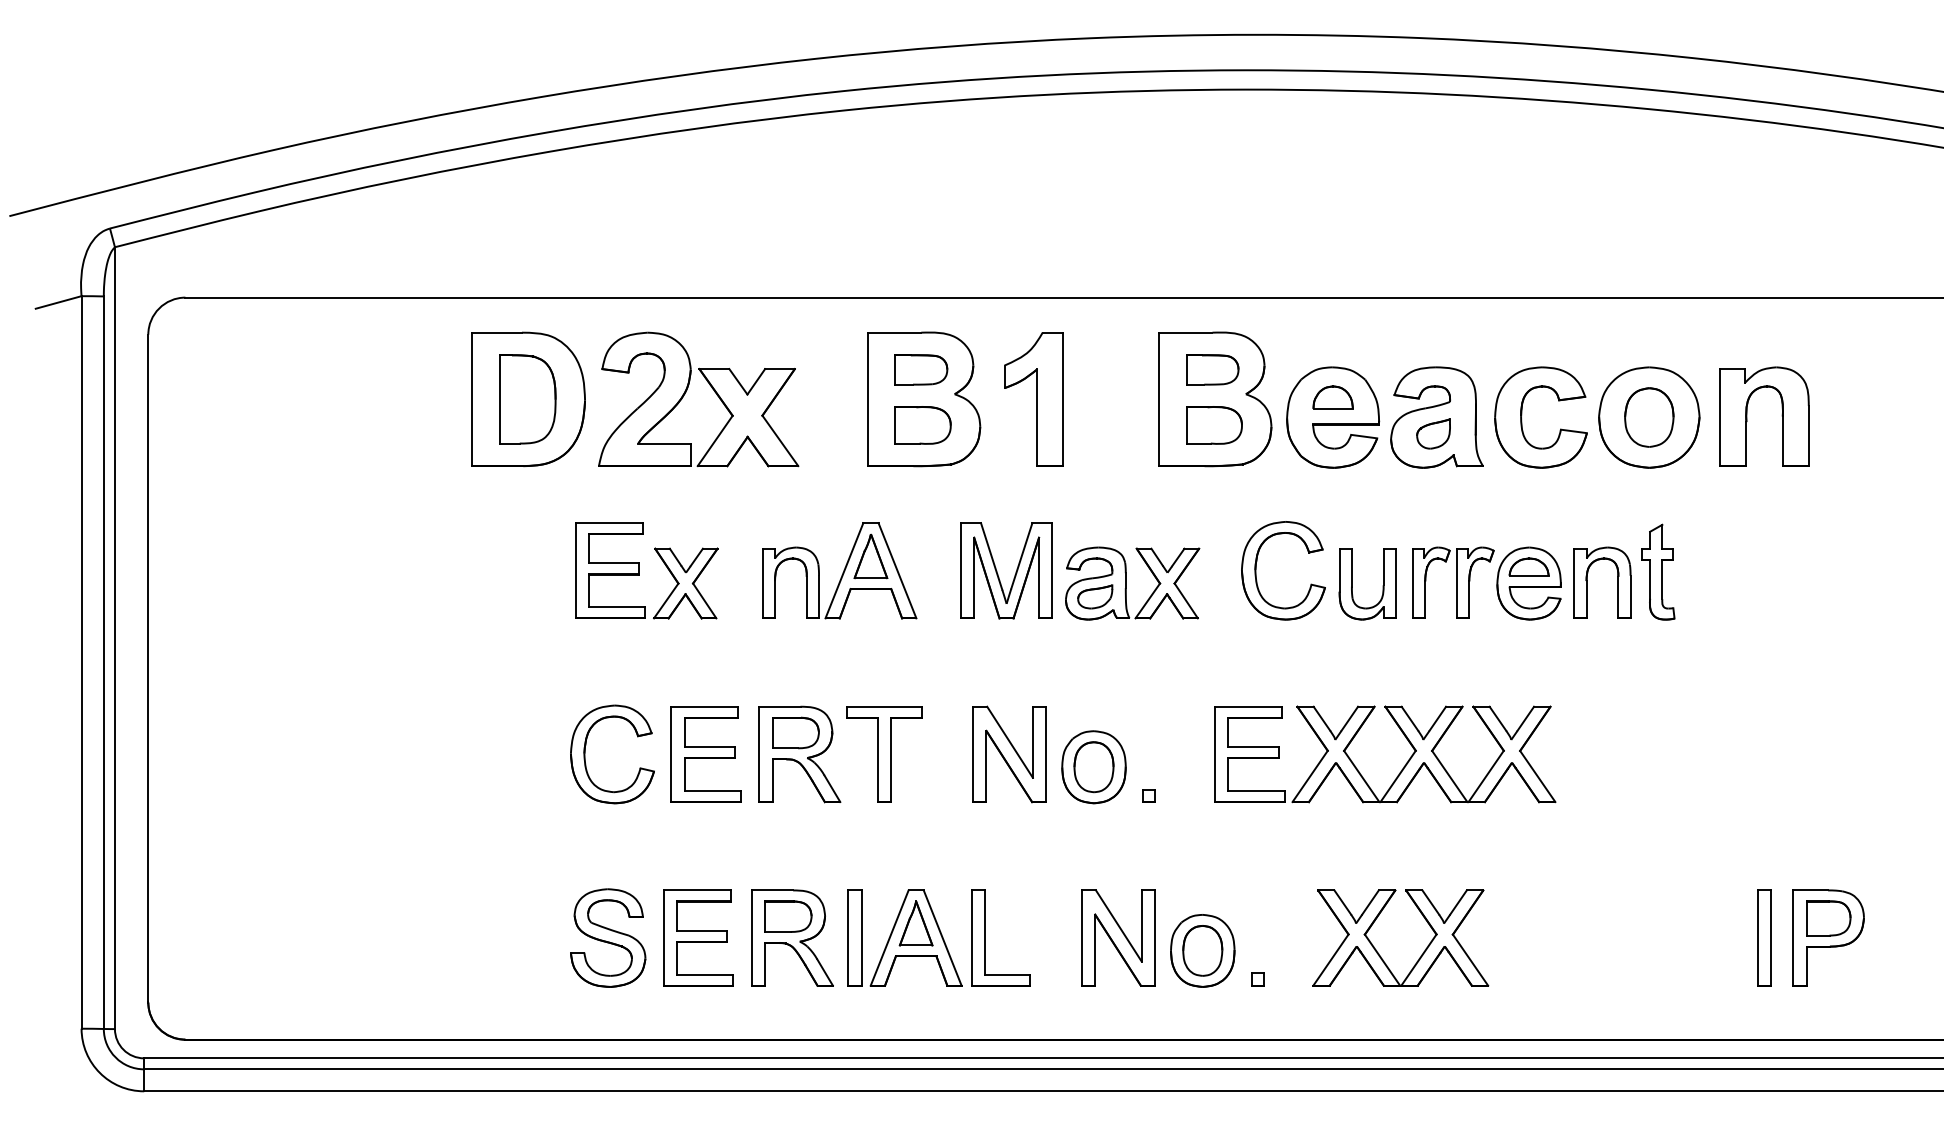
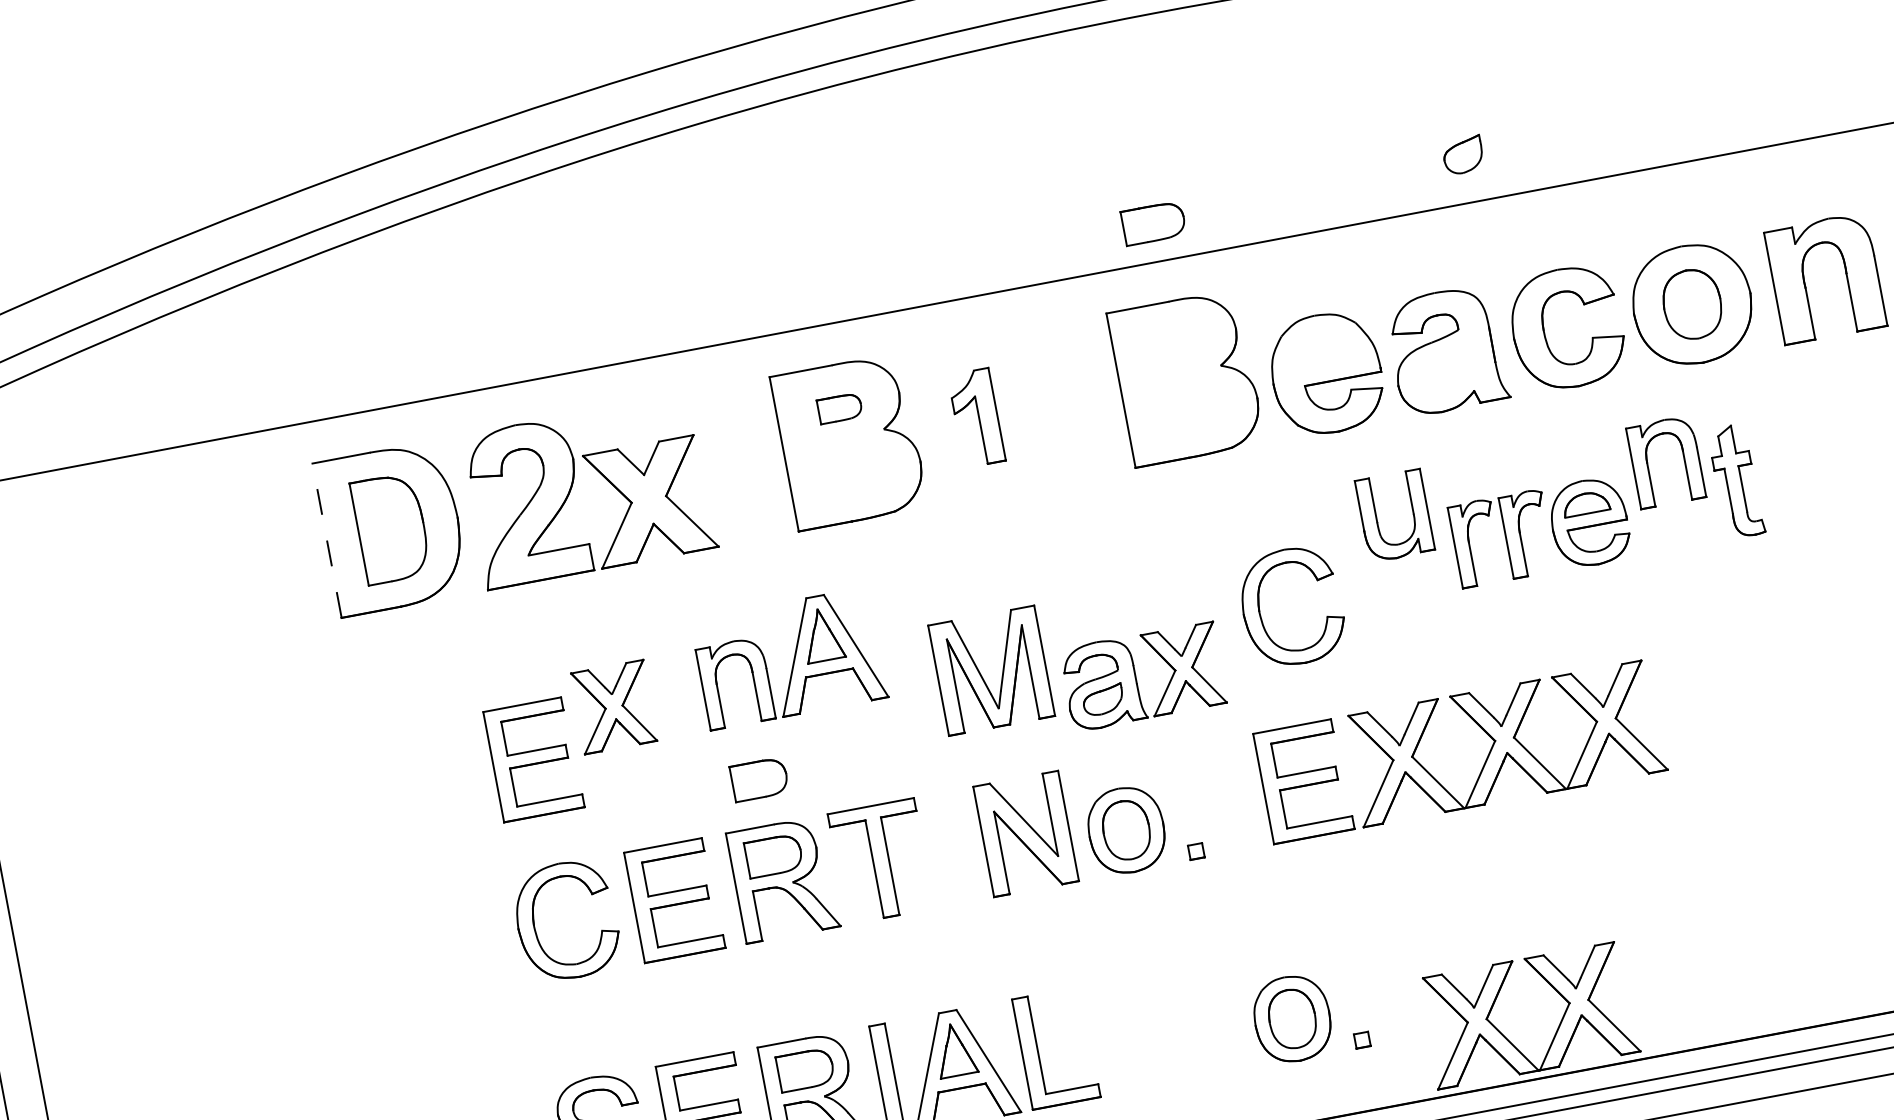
part: (921, 369) -> (839, 407), size x0.7
part: (1212, 369) -> (1153, 222), moved
part: (1332, 397) -> (1321, 350), removed
line: (472, 399) -> (327, 540), solid -> dashed
part: (1033, 399) -> (976, 418), size x0.6
part: (922, 425) -> (853, 472), removed
part: (1214, 425) -> (1191, 408), removed
part: (1433, 433) -> (1463, 154), moved
part: (610, 570) -> (533, 759), moved
part: (1256, 570) -> (1260, 612), moved
part: (998, 574) -> (983, 676), moved
part: (1587, 582) -> (1648, 464), moved
part: (1132, 583) -> (1143, 676), moved
part: (1352, 584) -> (1377, 519), moved
part: (795, 666) -> (759, 779), added
part: (1118, 937) -> (1192, 1021), removed
part: (1379, 953) -> (1507, 1037), moved

